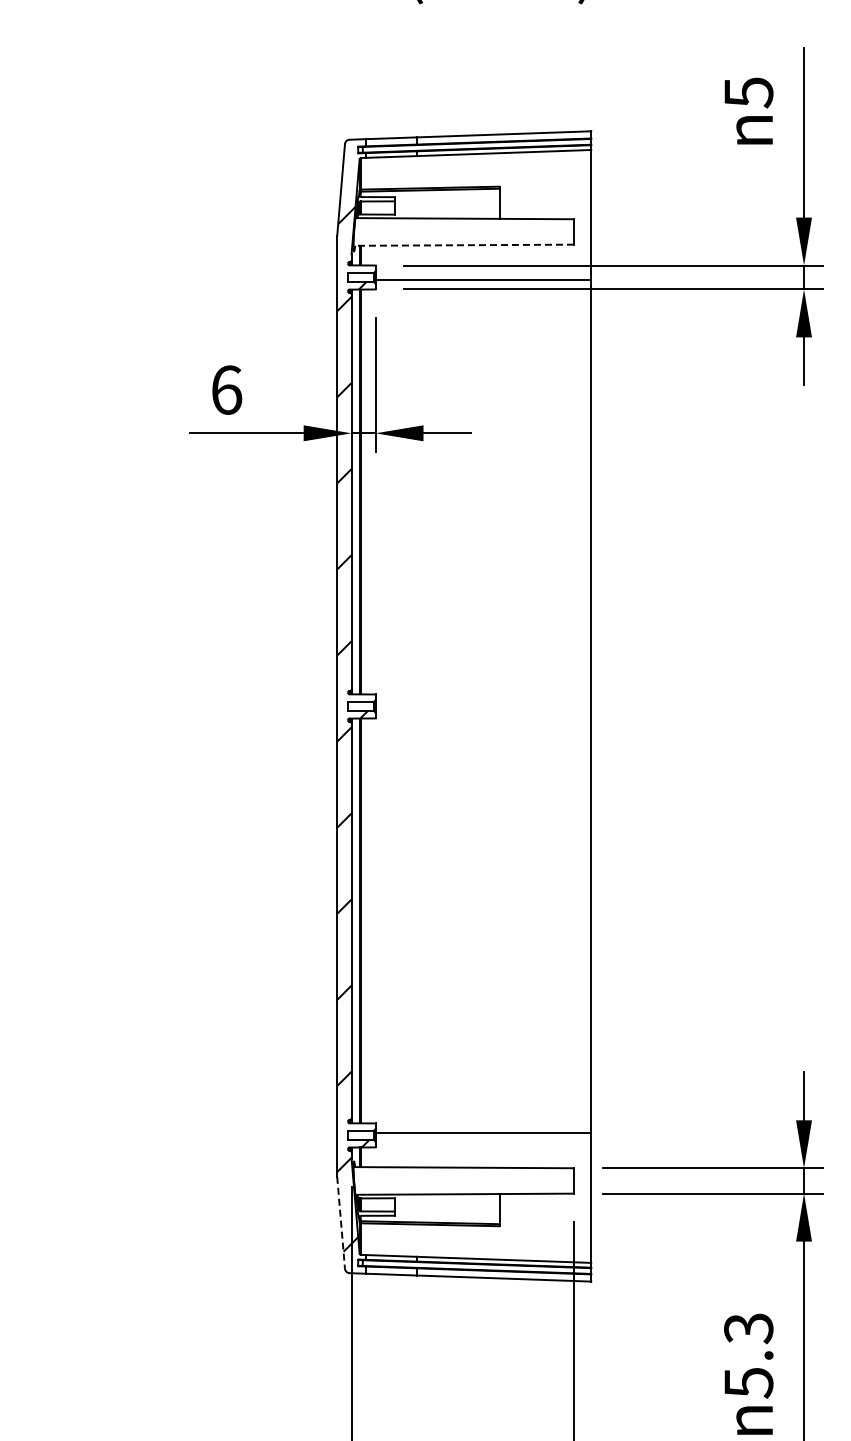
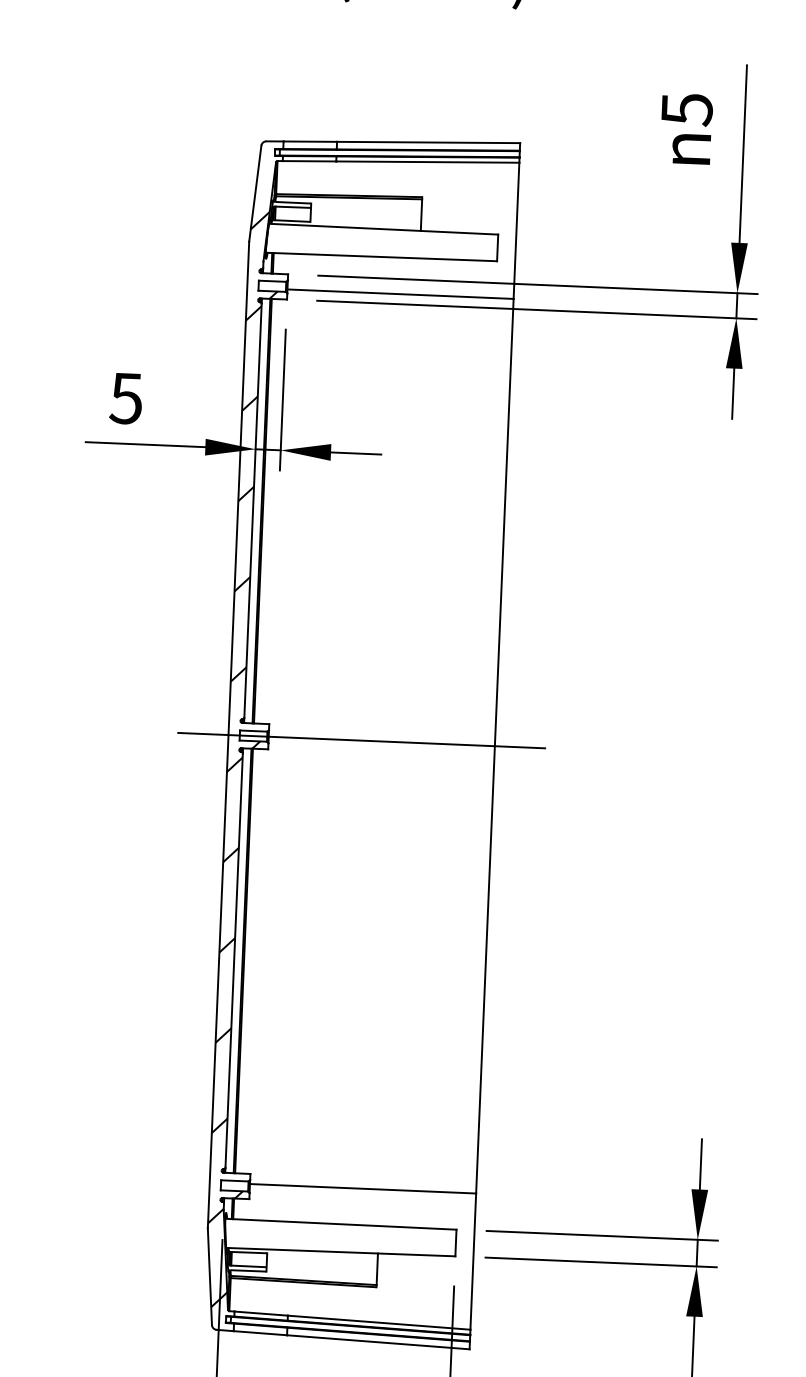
line: (463, 245) -> (381, 257), dashed -> solid
text: (226, 389) -> (126, 397), 6 -> 5
line: (464, 706) -> (361, 740), added
line: (341, 1223) -> (210, 1277), dashed -> solid

